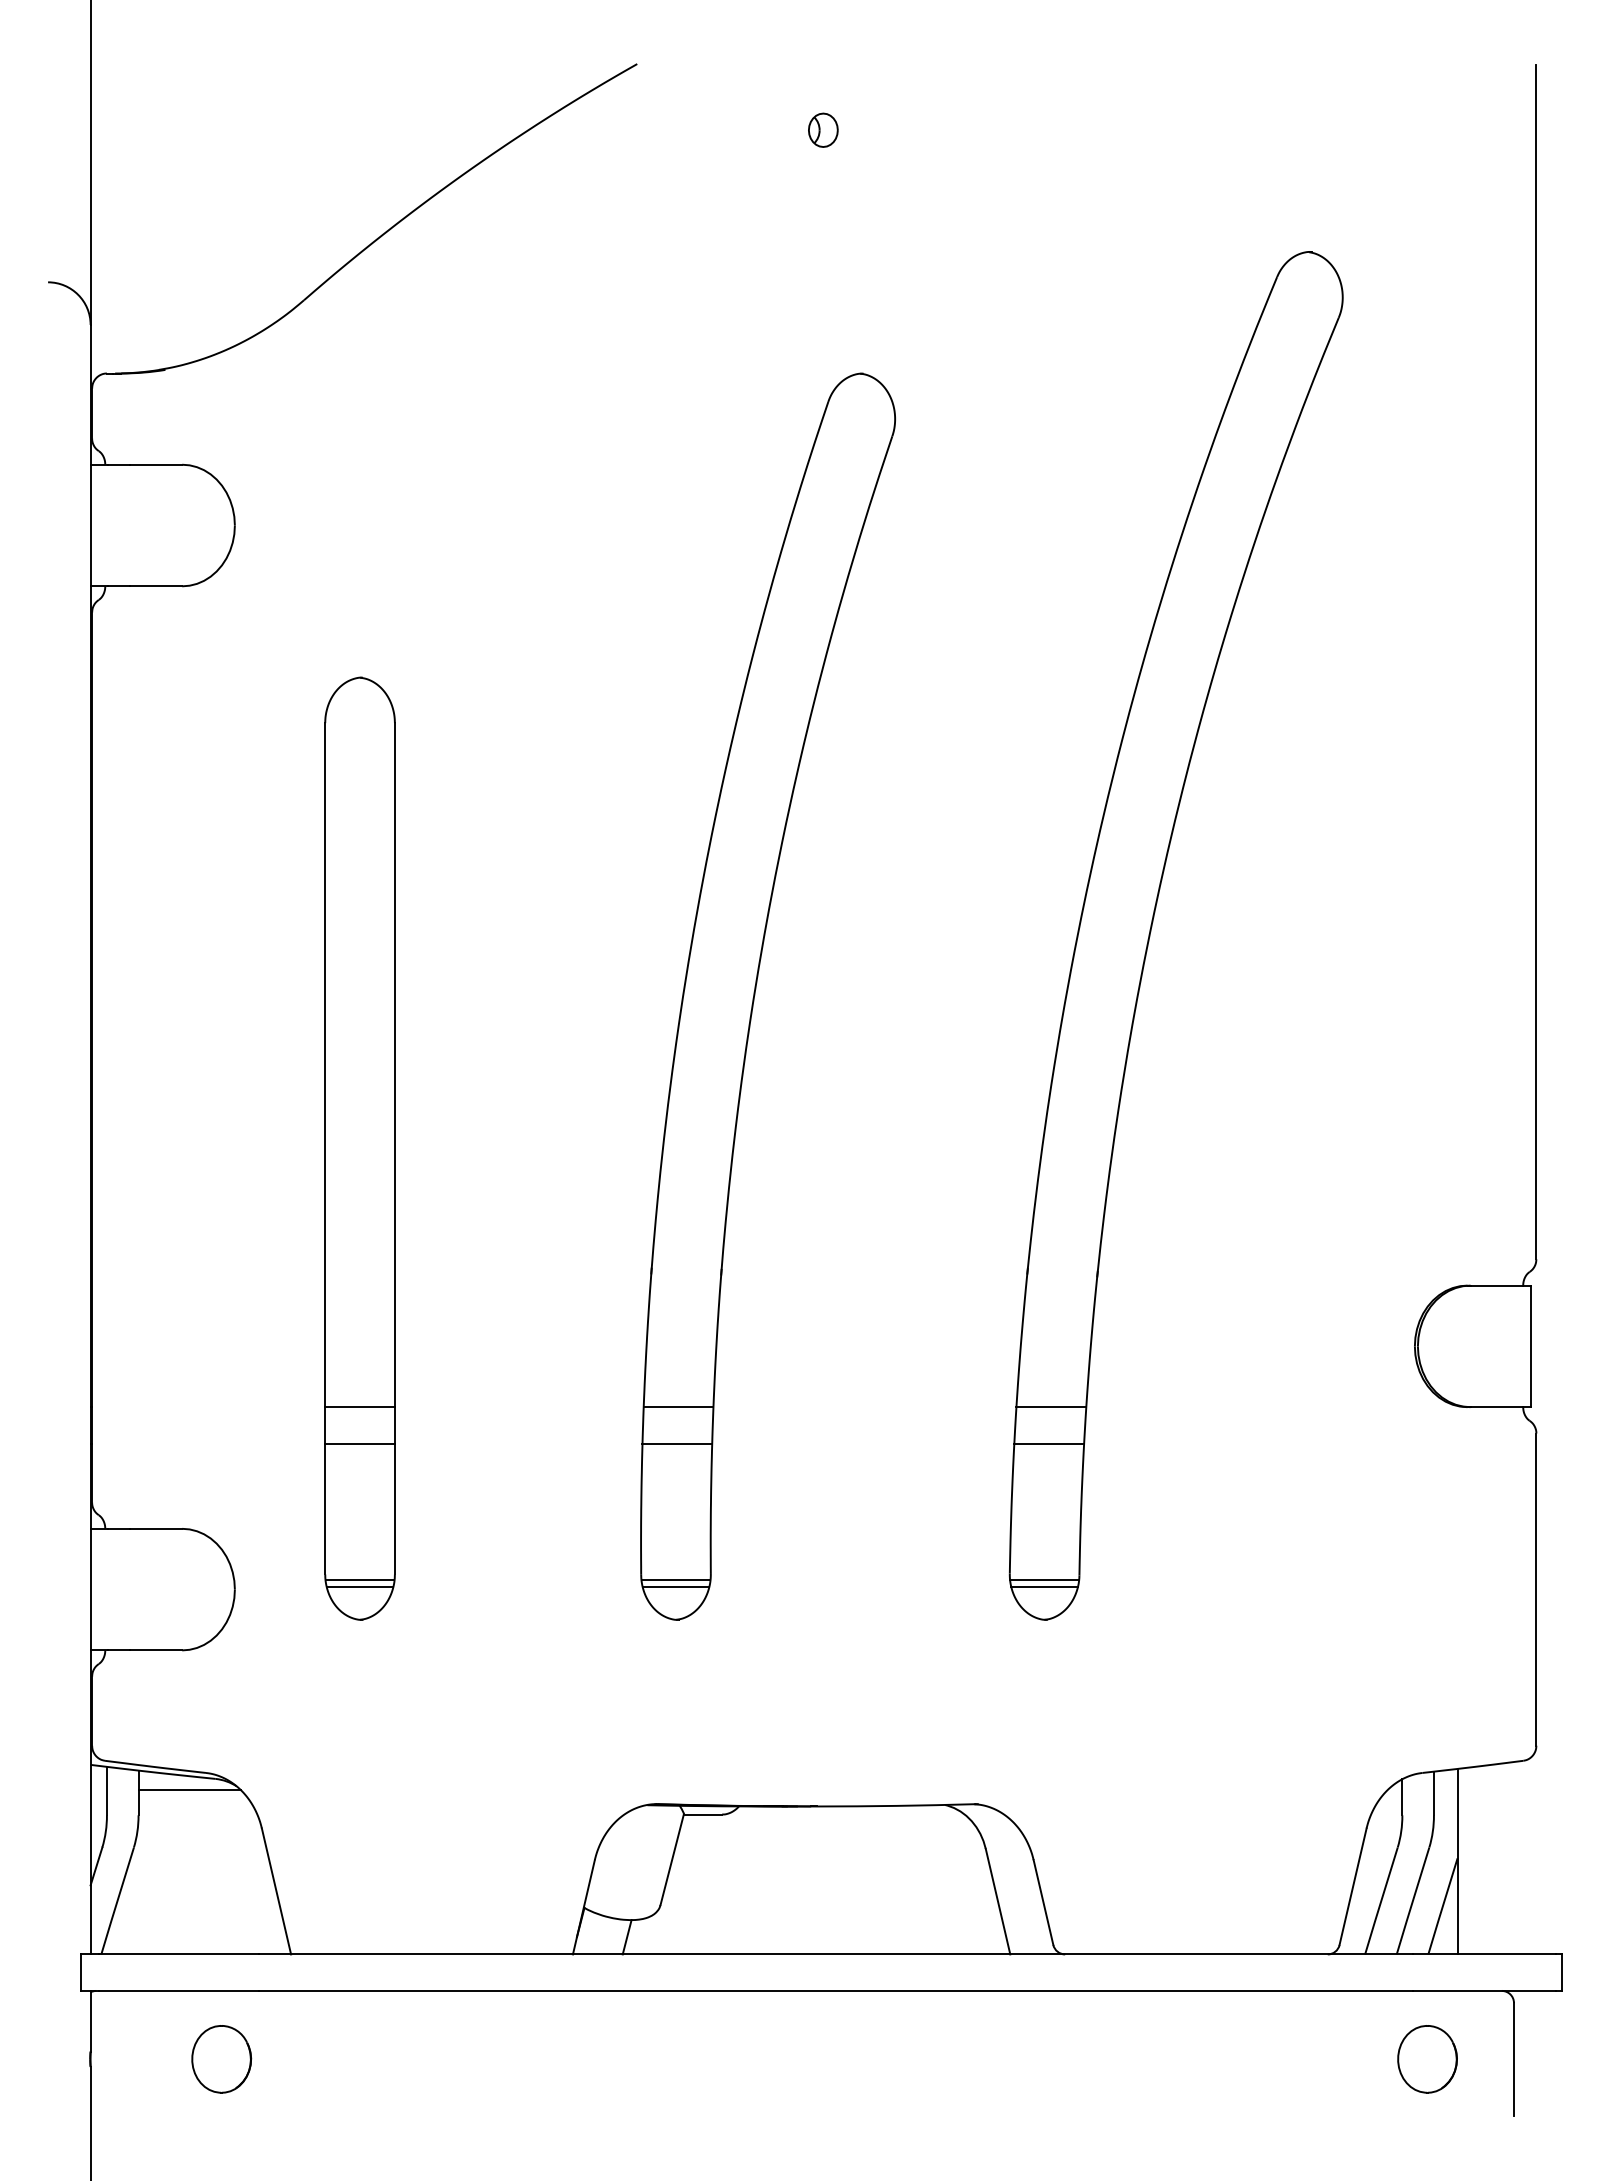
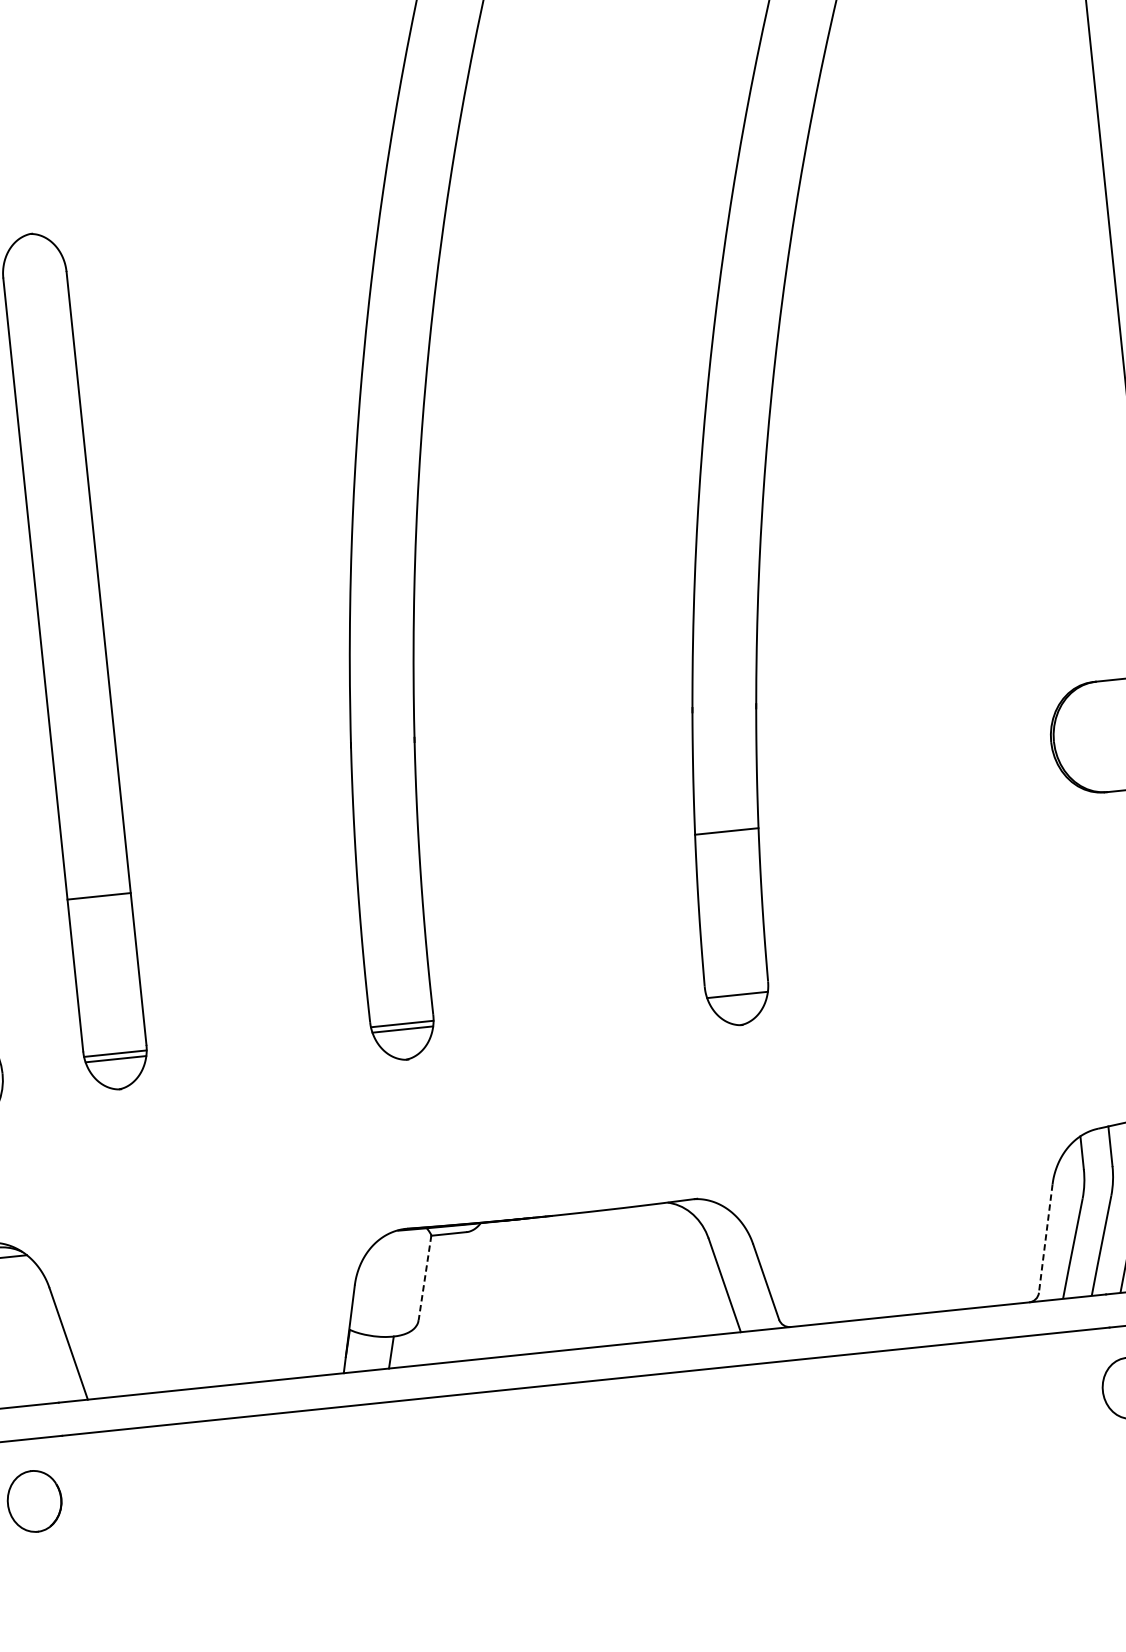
line: (678, 1407) -> (388, 866), removed
line: (359, 1443) -> (102, 929), removed
line: (677, 1443) -> (390, 899), removed
line: (1048, 1443) -> (727, 864), removed
line: (1044, 1580) -> (736, 989), removed
line: (672, 1859) -> (425, 1277), solid -> dashed
line: (1353, 1886) -> (1046, 1238), solid -> dashed

